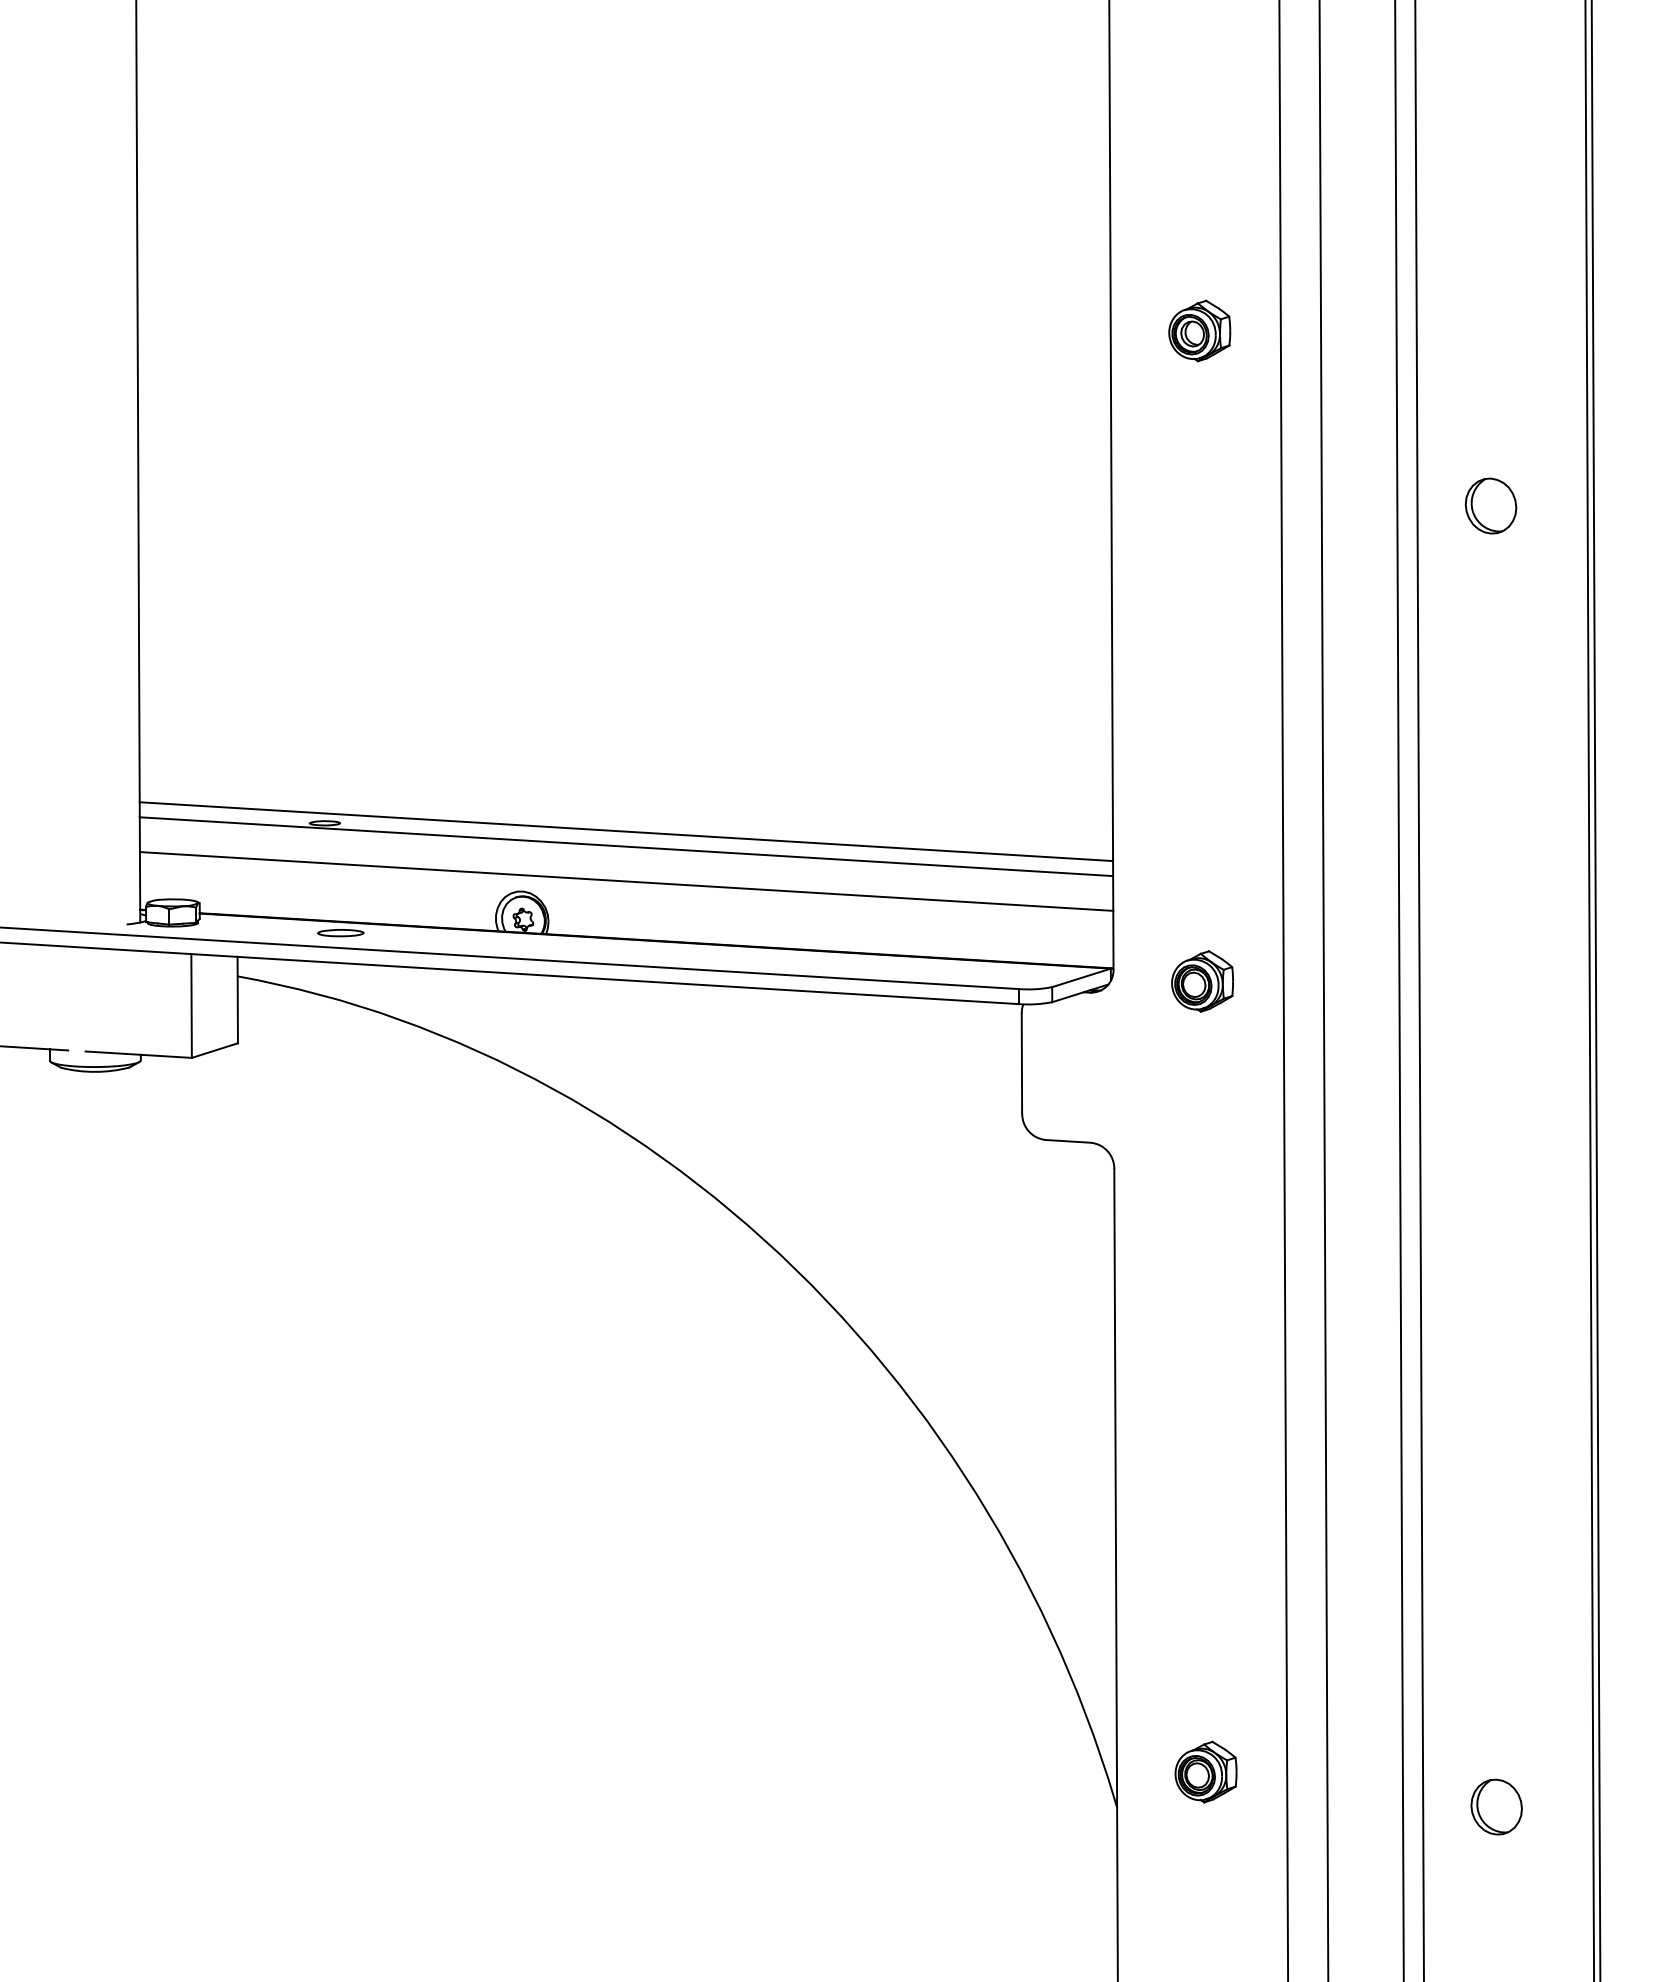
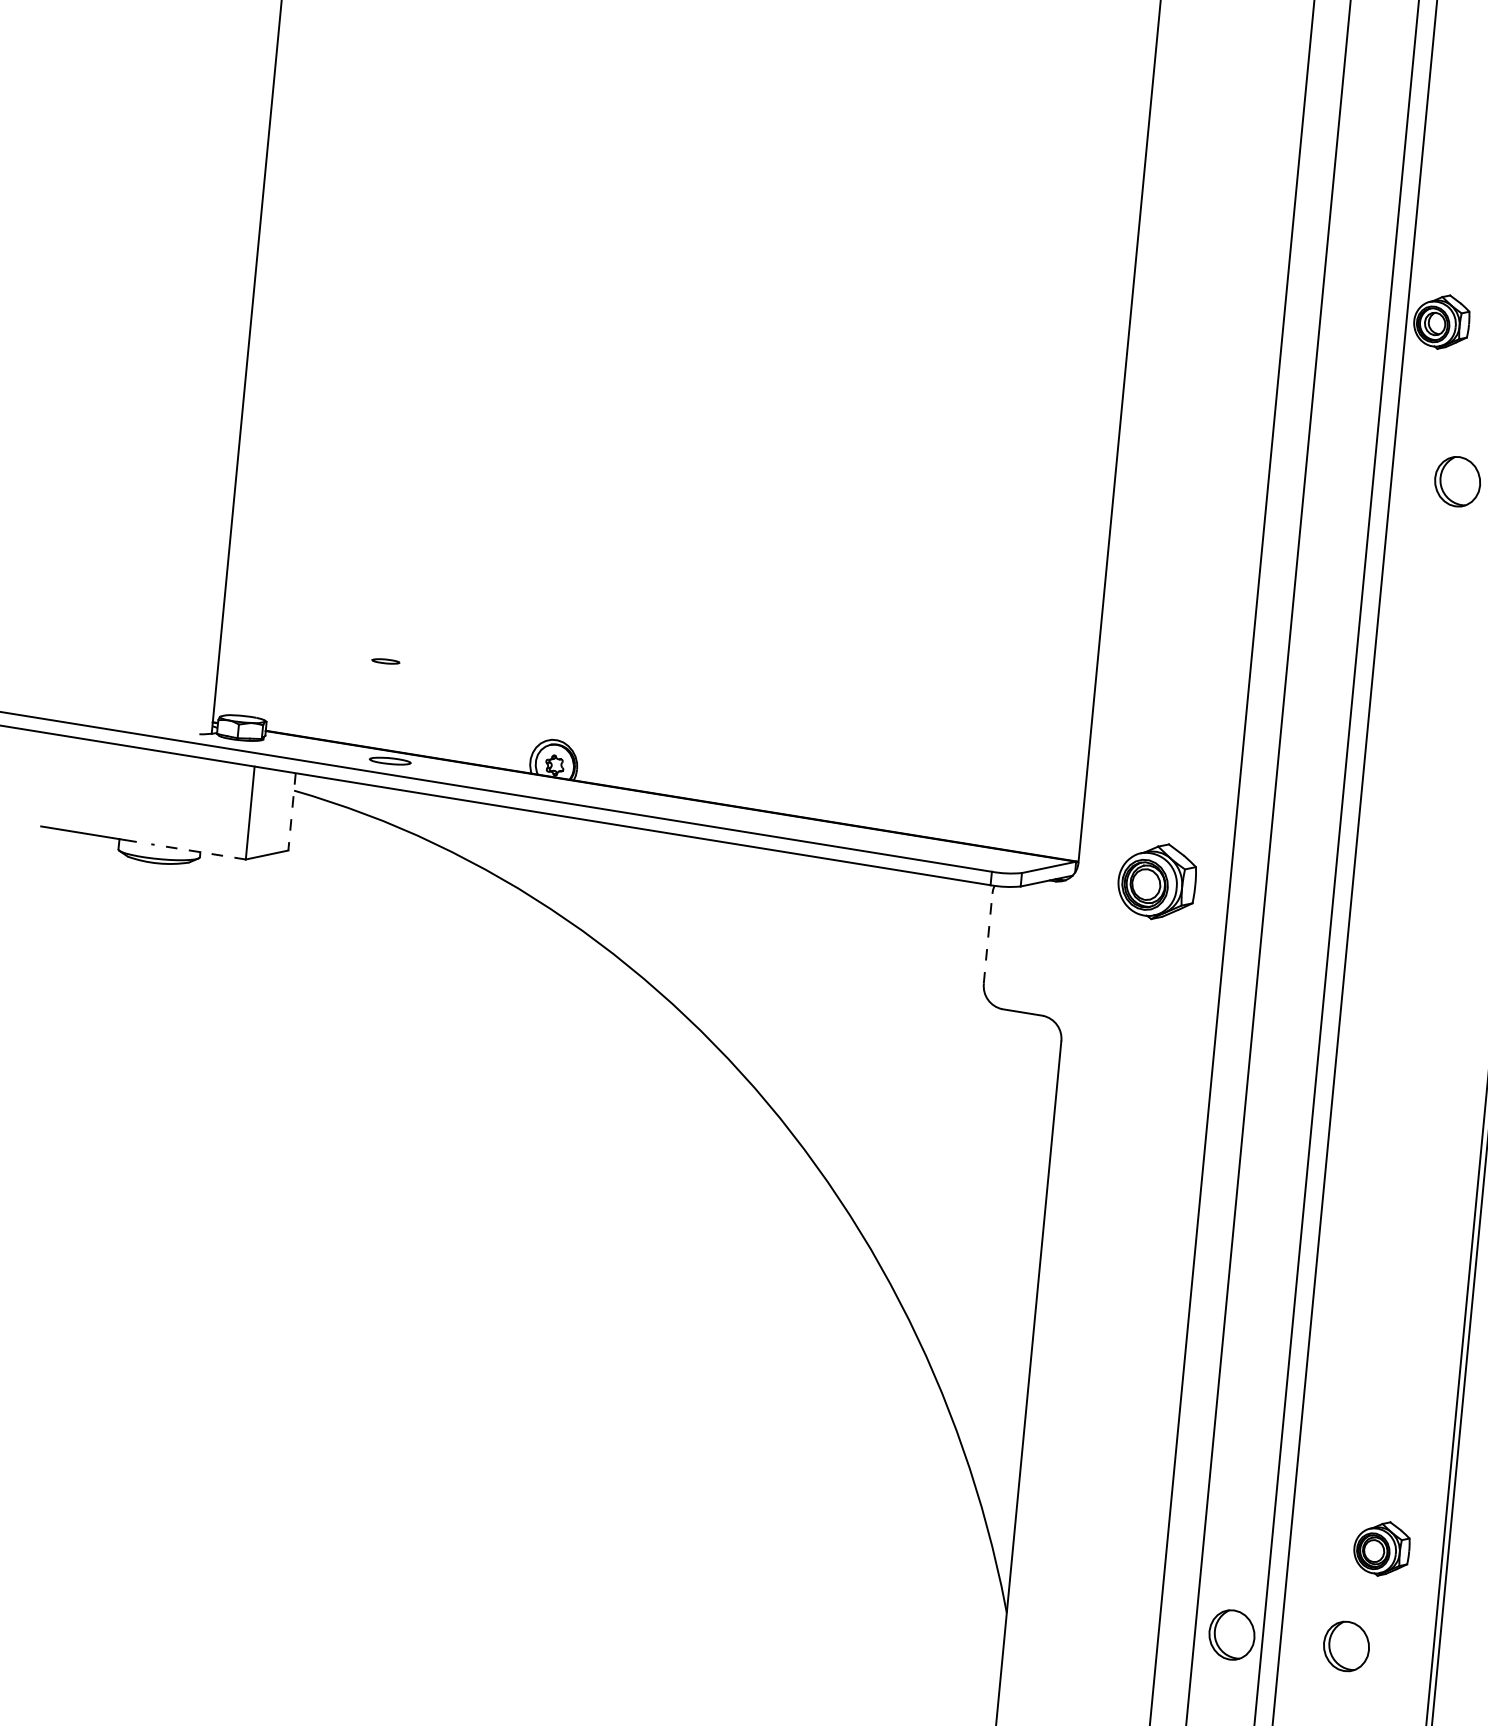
part: (1199, 330) -> (1441, 321), moved
line: (626, 831) -> (654, 695), removed
line: (626, 846) -> (653, 709), removed
line: (626, 881) -> (650, 740), removed
part: (1202, 981) -> (1157, 881), size x1.4
line: (237, 1000) -> (291, 812), solid -> dashed
line: (138, 1054) -> (198, 851), solid -> dashed
line: (1021, 1063) -> (987, 938), solid -> dashed
part: (1205, 1771) -> (1381, 1548), moved
part: (1368, 1806) -> (1231, 1634), added

